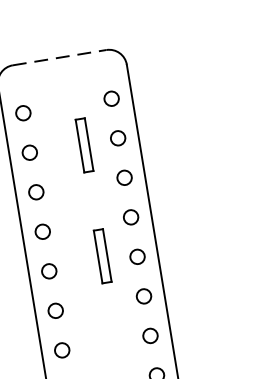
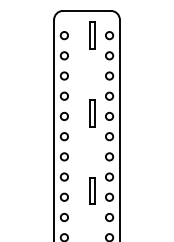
line: (60, 56) -> (87, 10), dashed -> solid
part: (84, 145) -> (92, 35), moved

